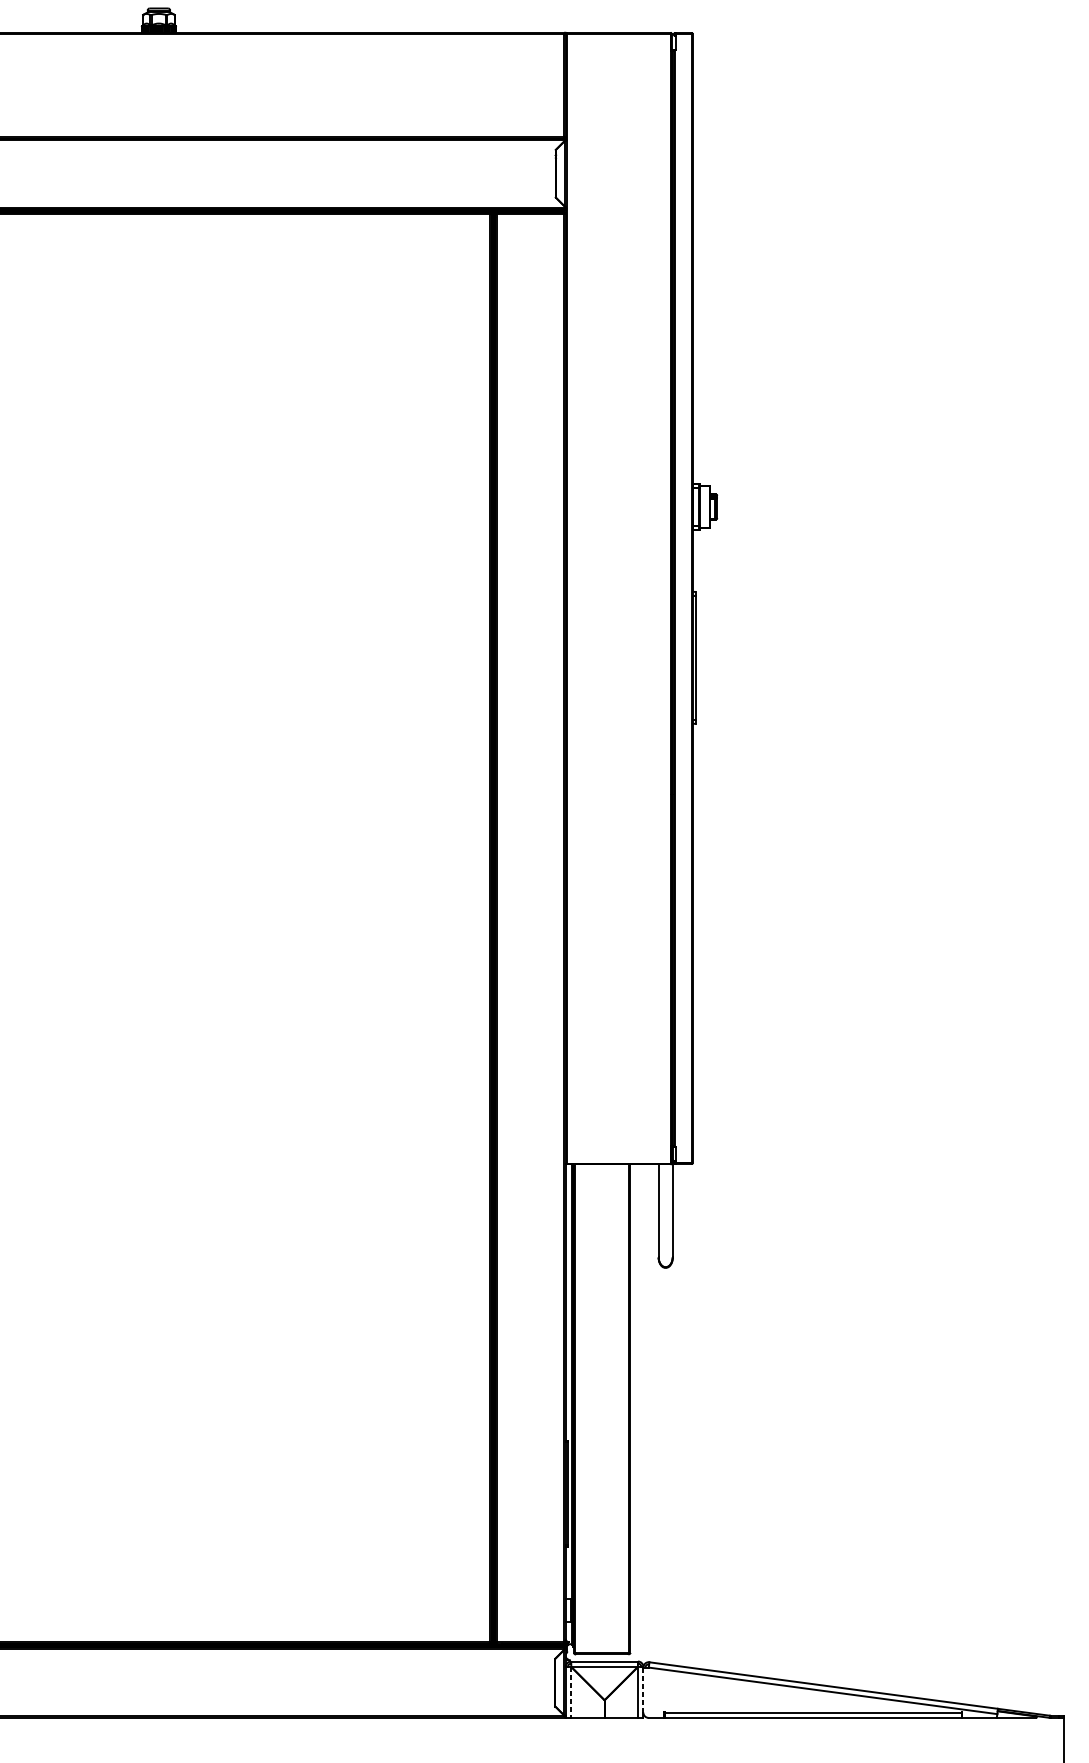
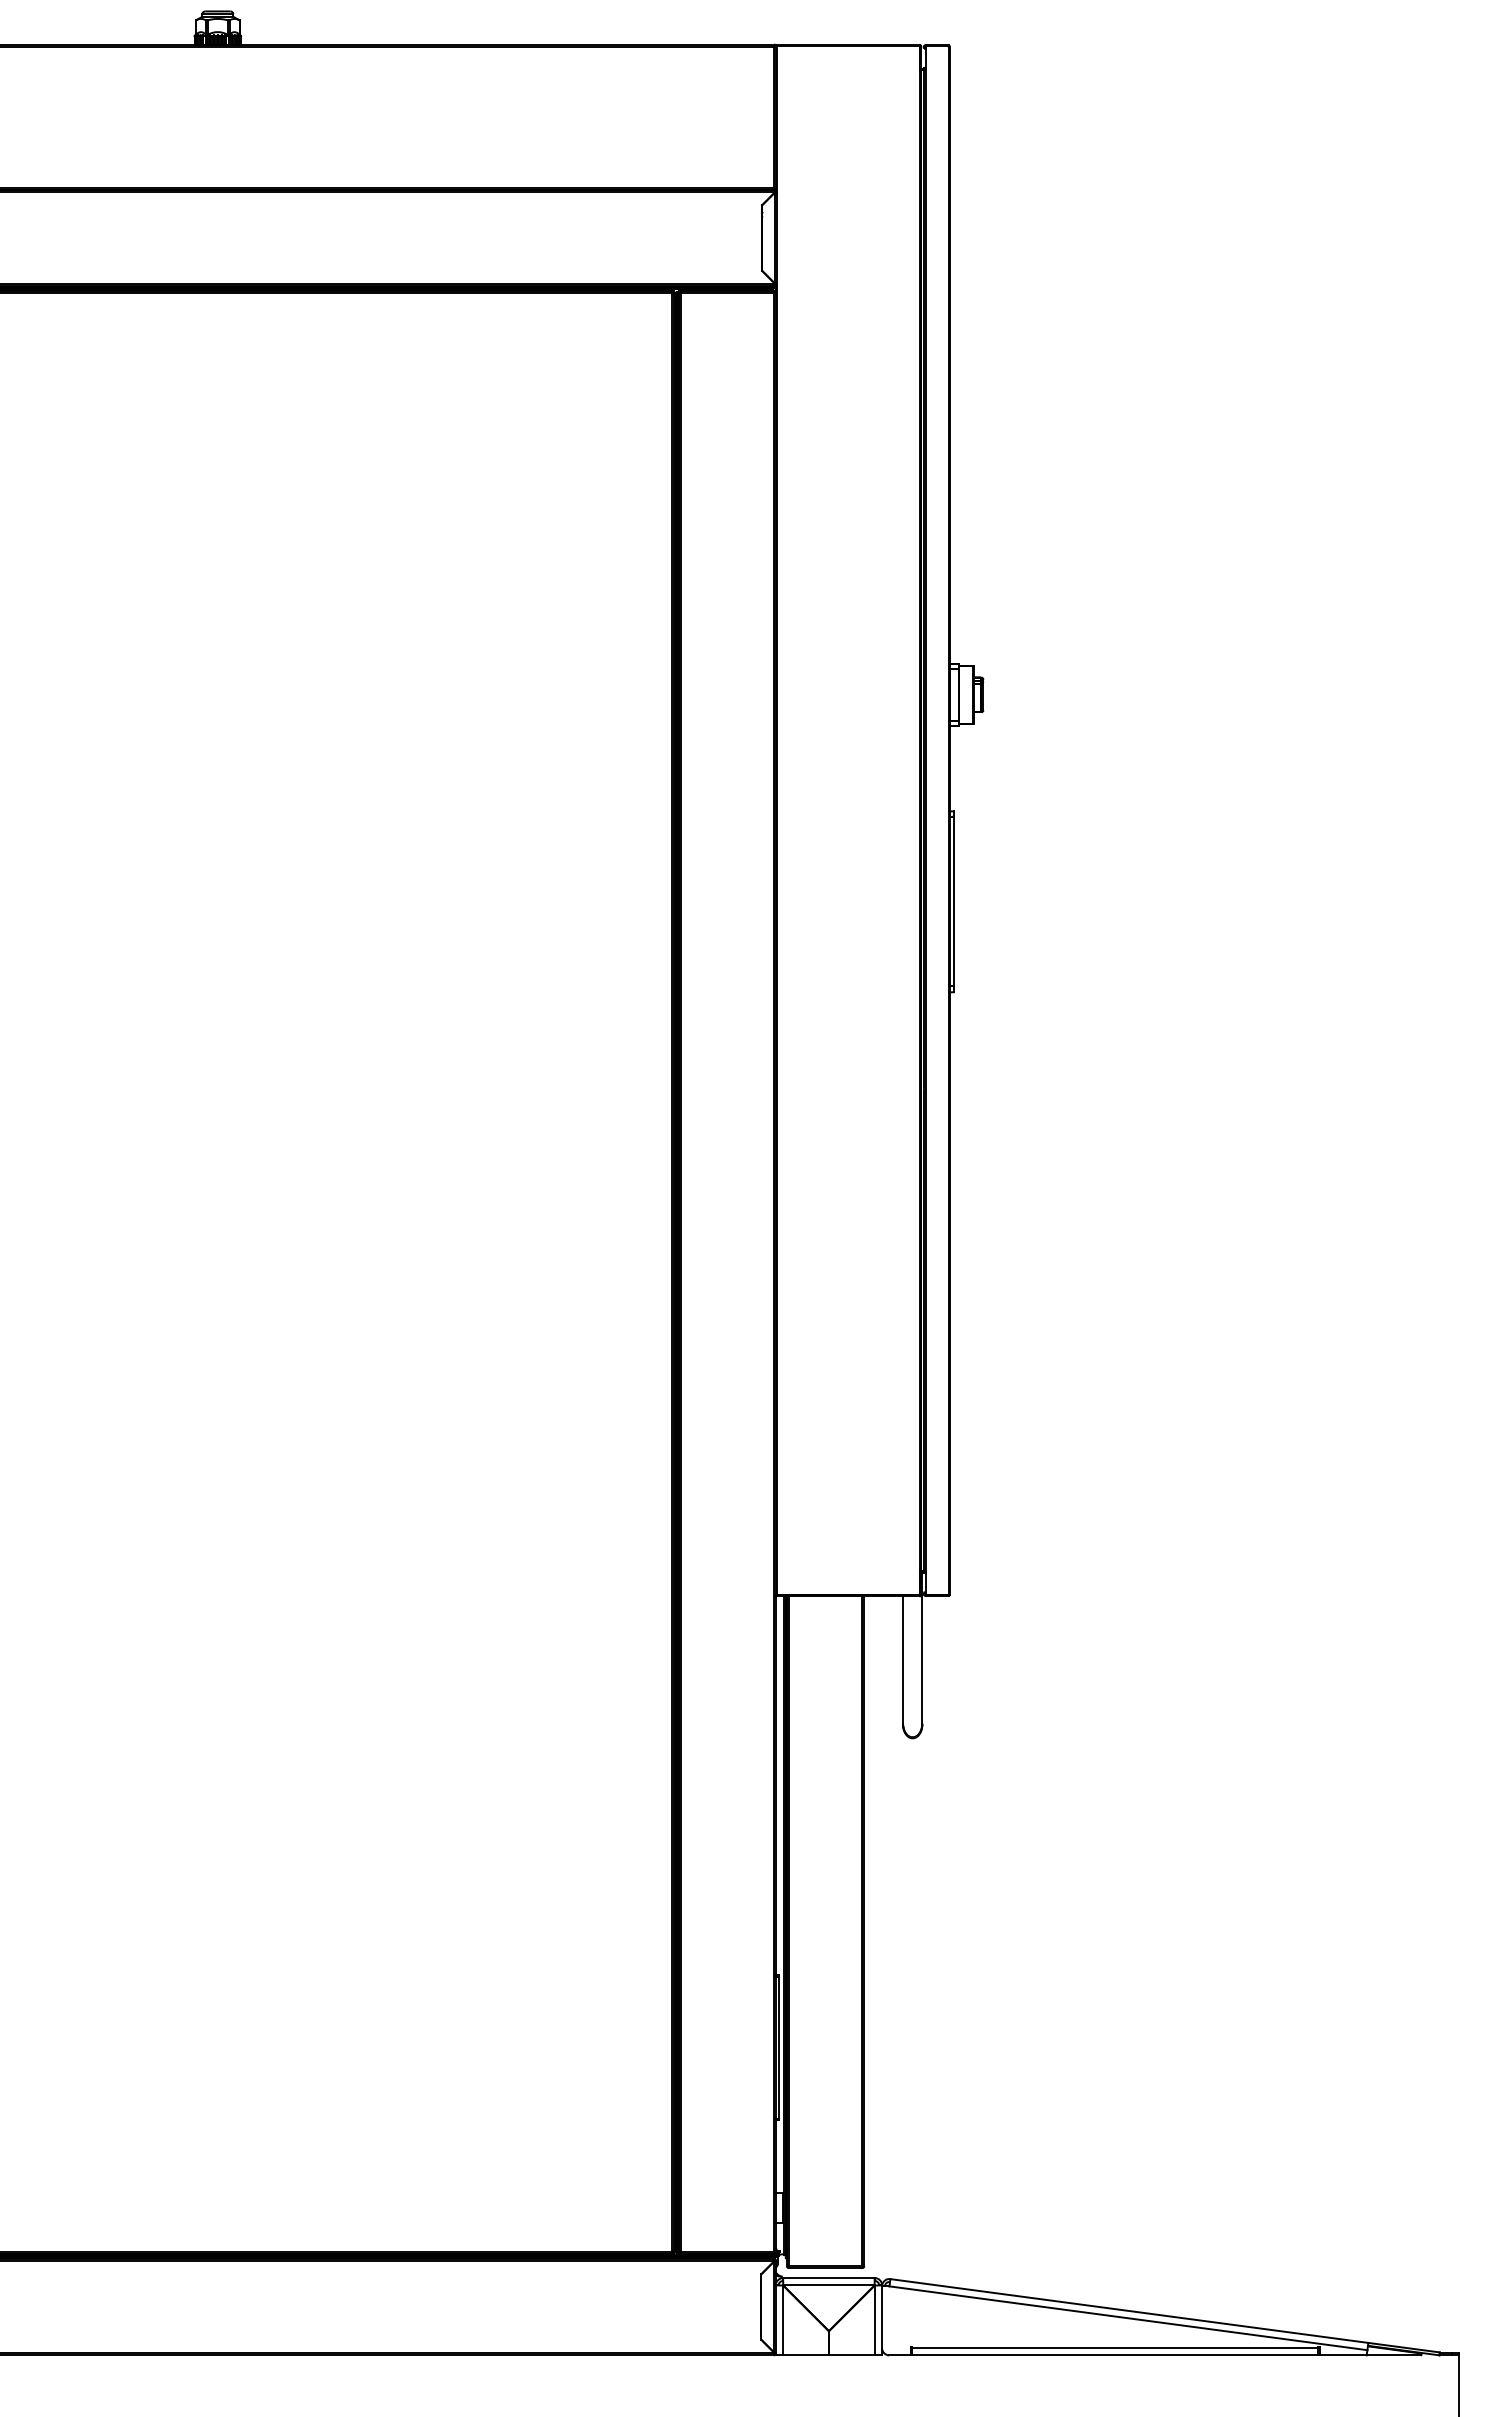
line: (643, 1690) -> (882, 2317), dashed -> solid
line: (571, 1692) -> (783, 2320), dashed -> solid

